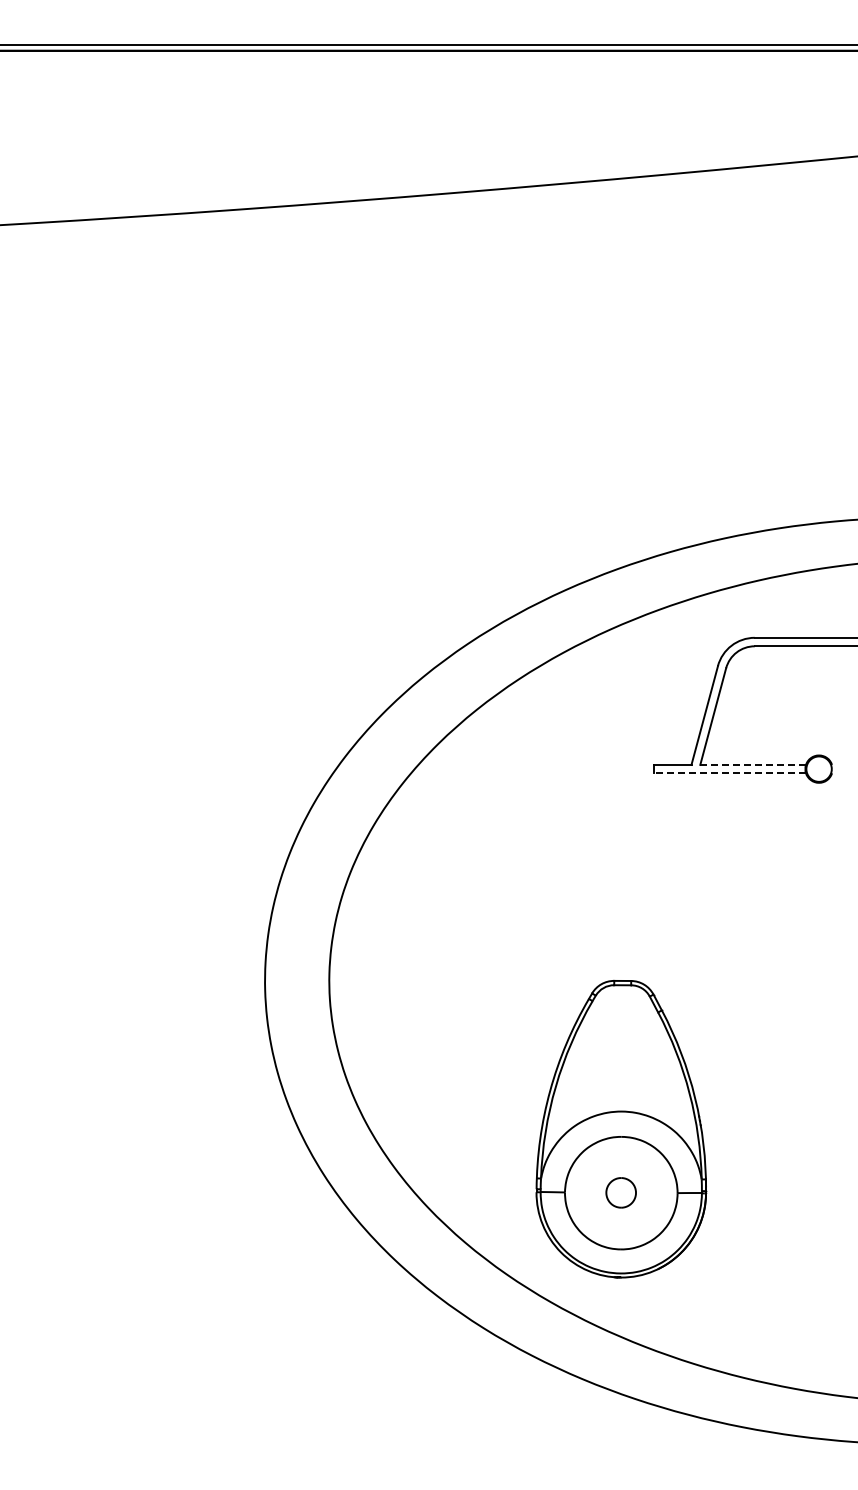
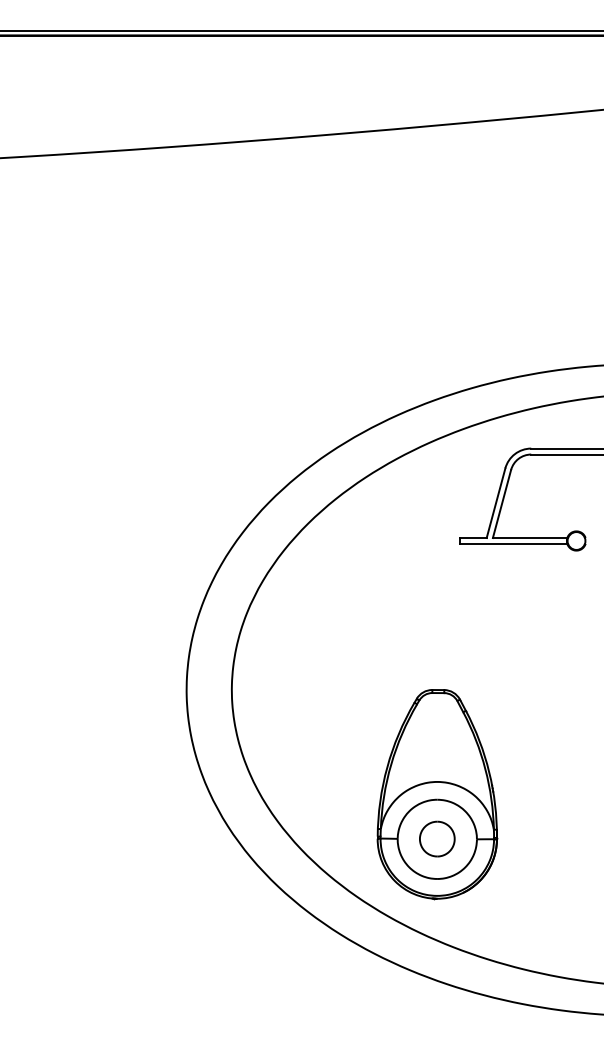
line: (753, 764) -> (530, 537), dashed -> solid
line: (729, 773) -> (513, 544), dashed -> solid
part: (620, 1192) -> (436, 838), size x1.67

